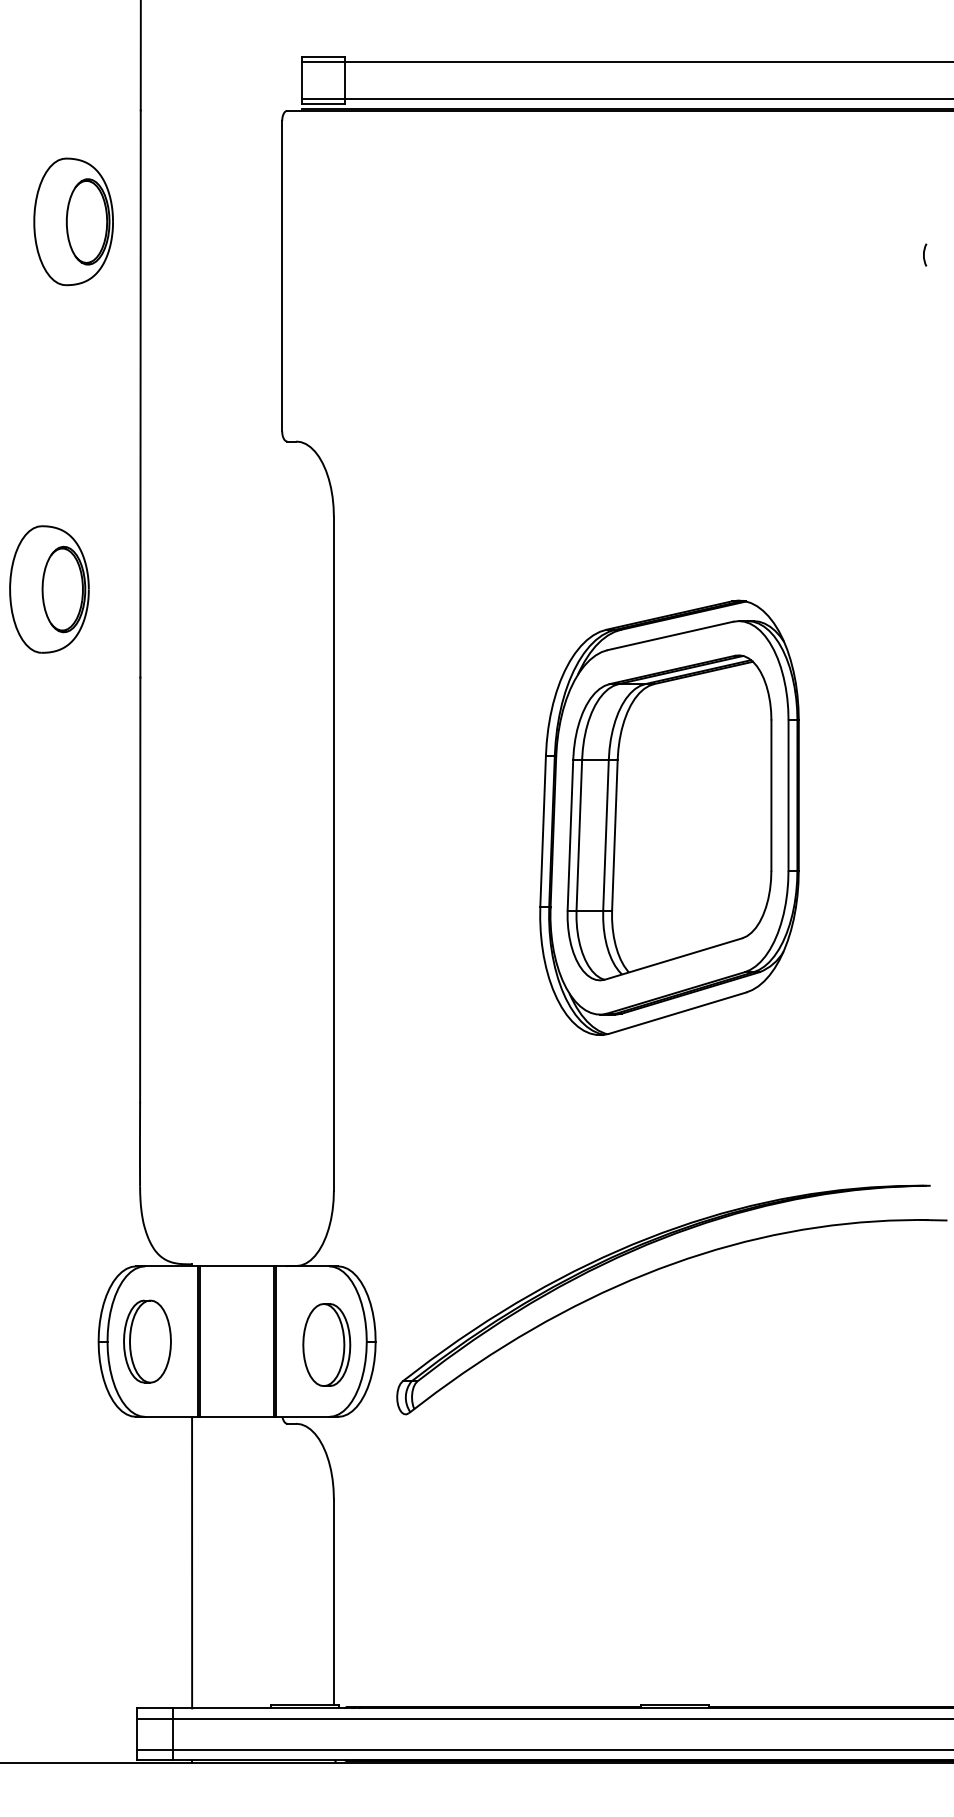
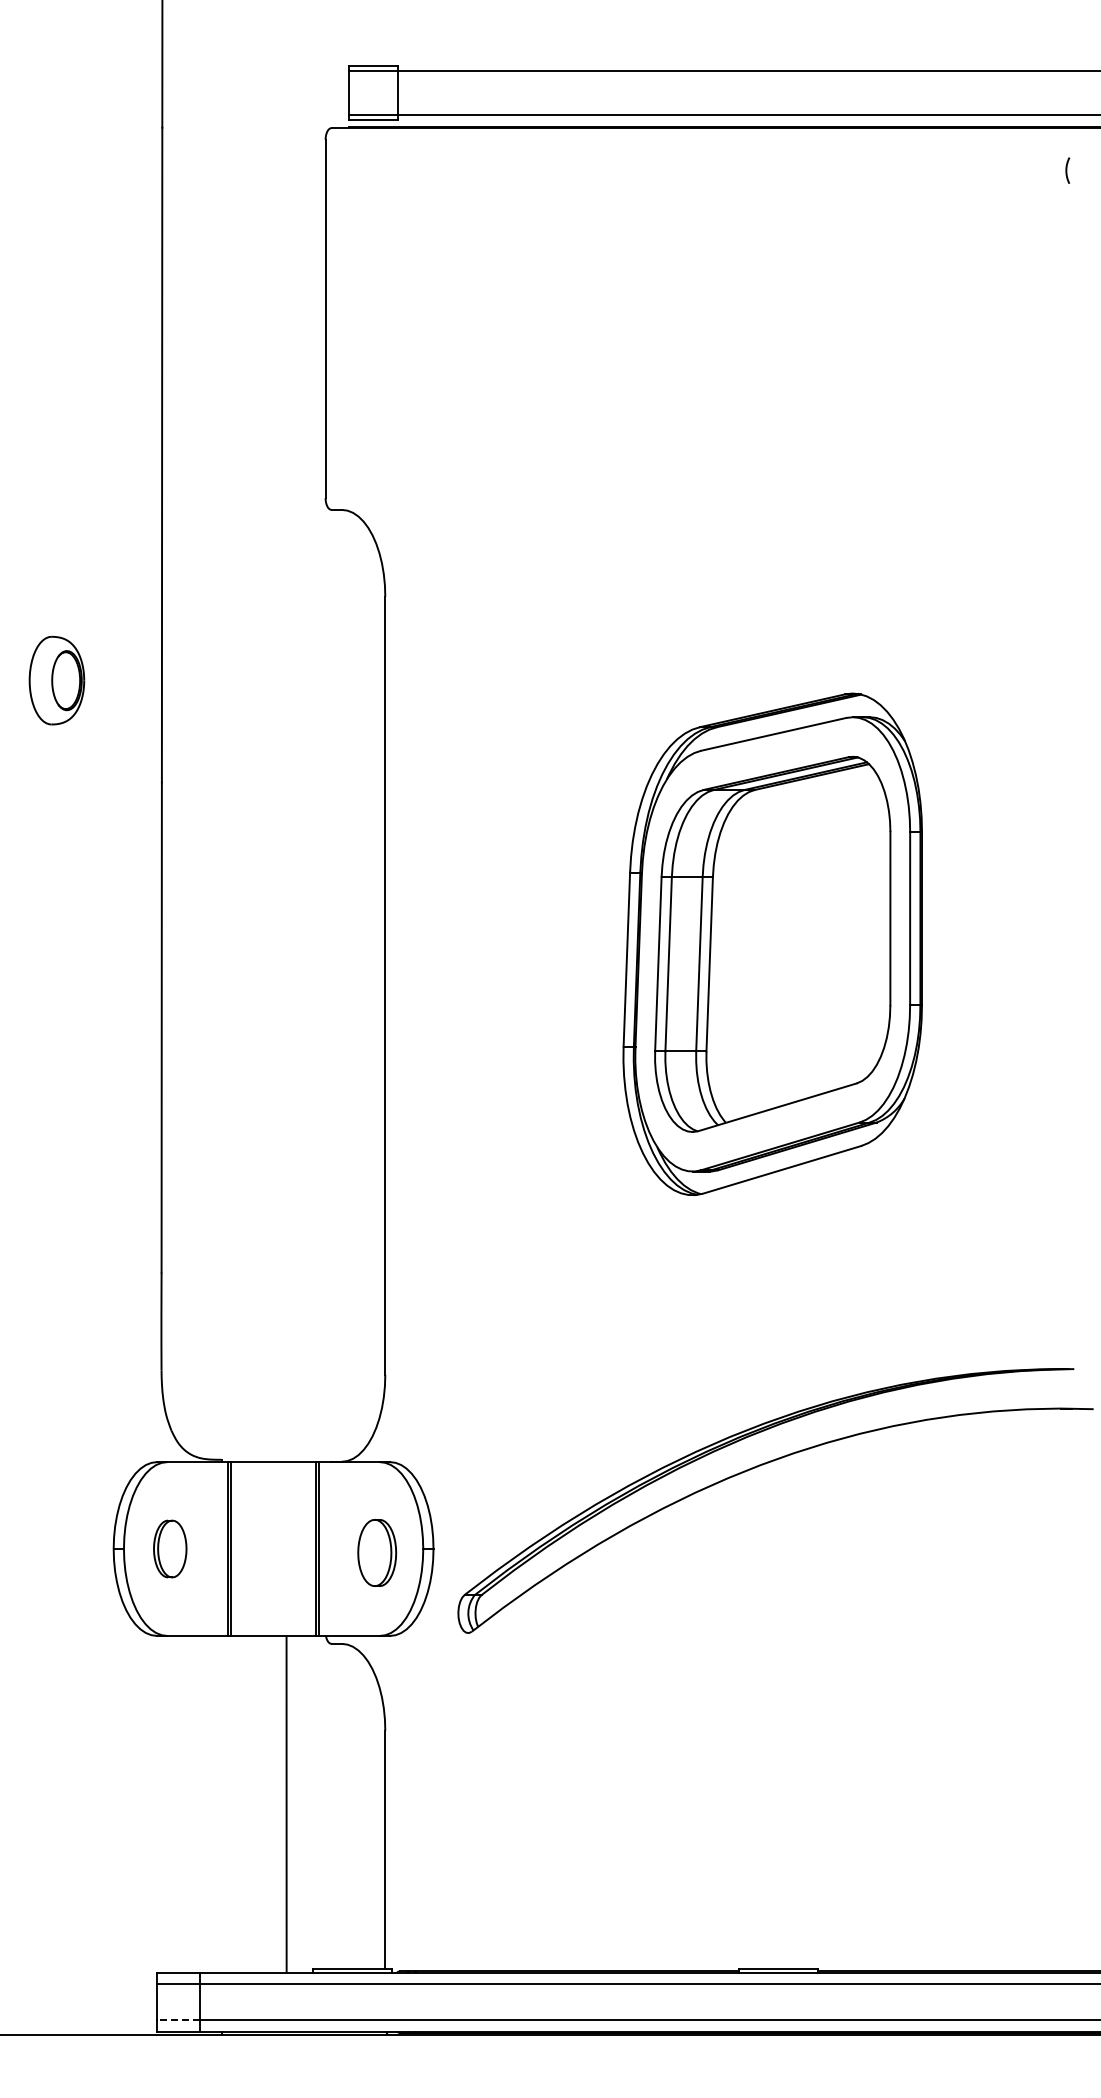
part: (73, 222) -> (84, 256), removed
arc: (924, 254) -> (1067, 170), moved
part: (49, 589) -> (56, 680), size x0.6
part: (147, 1341) -> (170, 1548), size x0.6
part: (327, 1344) -> (377, 1552), size x0.7
line: (192, 1562) -> (286, 1803), moved
line: (154, 1749) -> (178, 2019), solid -> dashed

